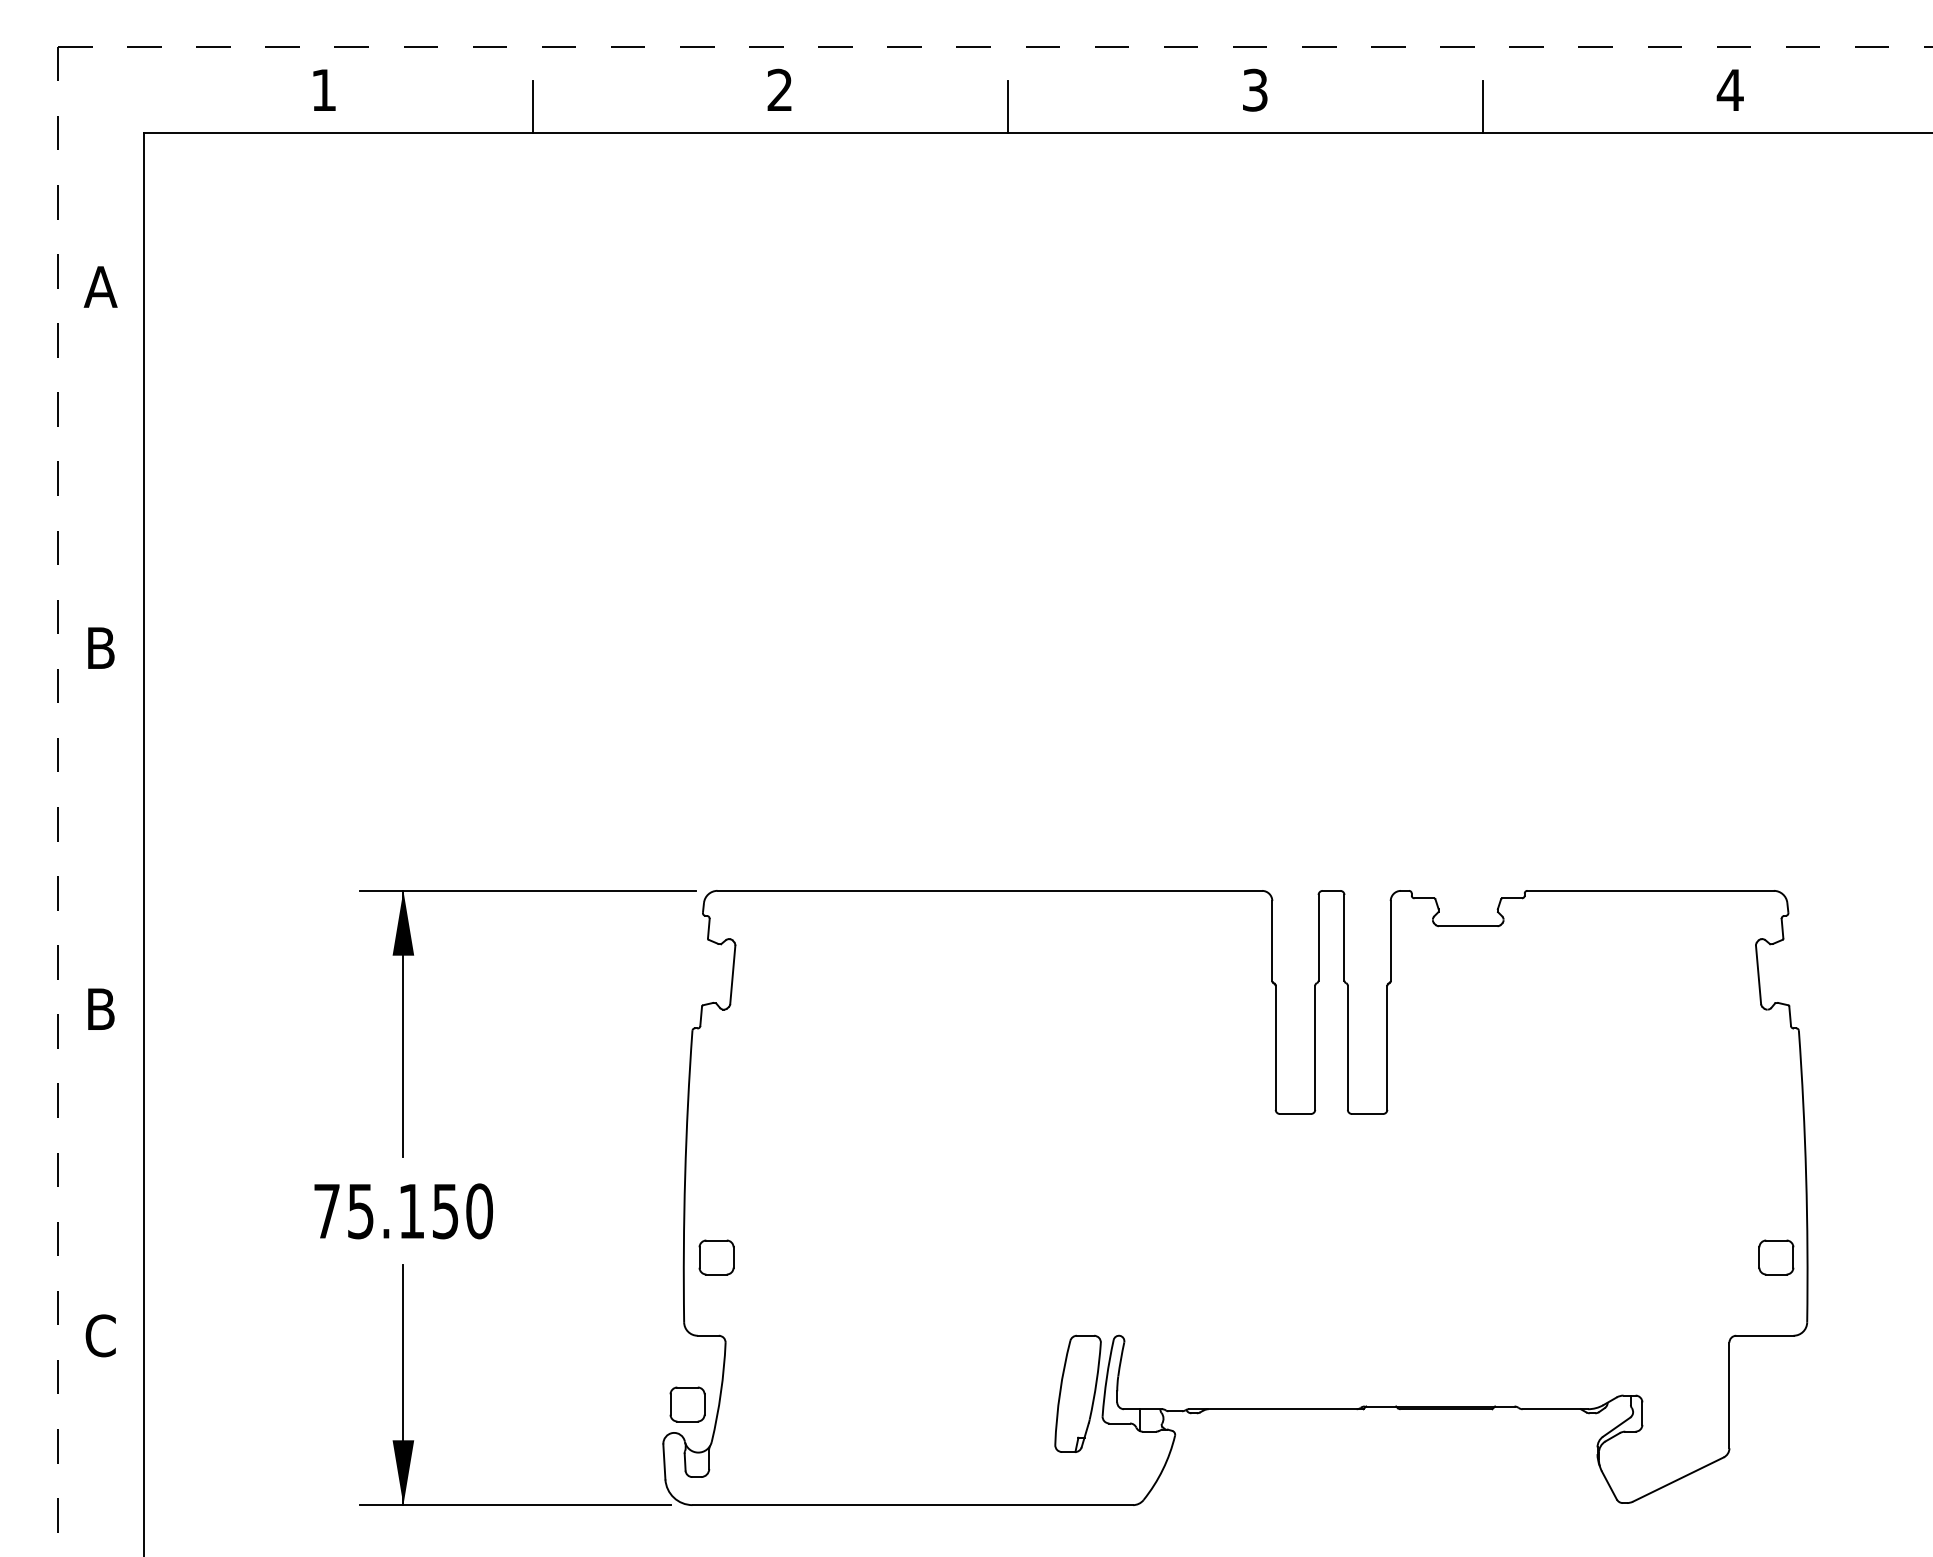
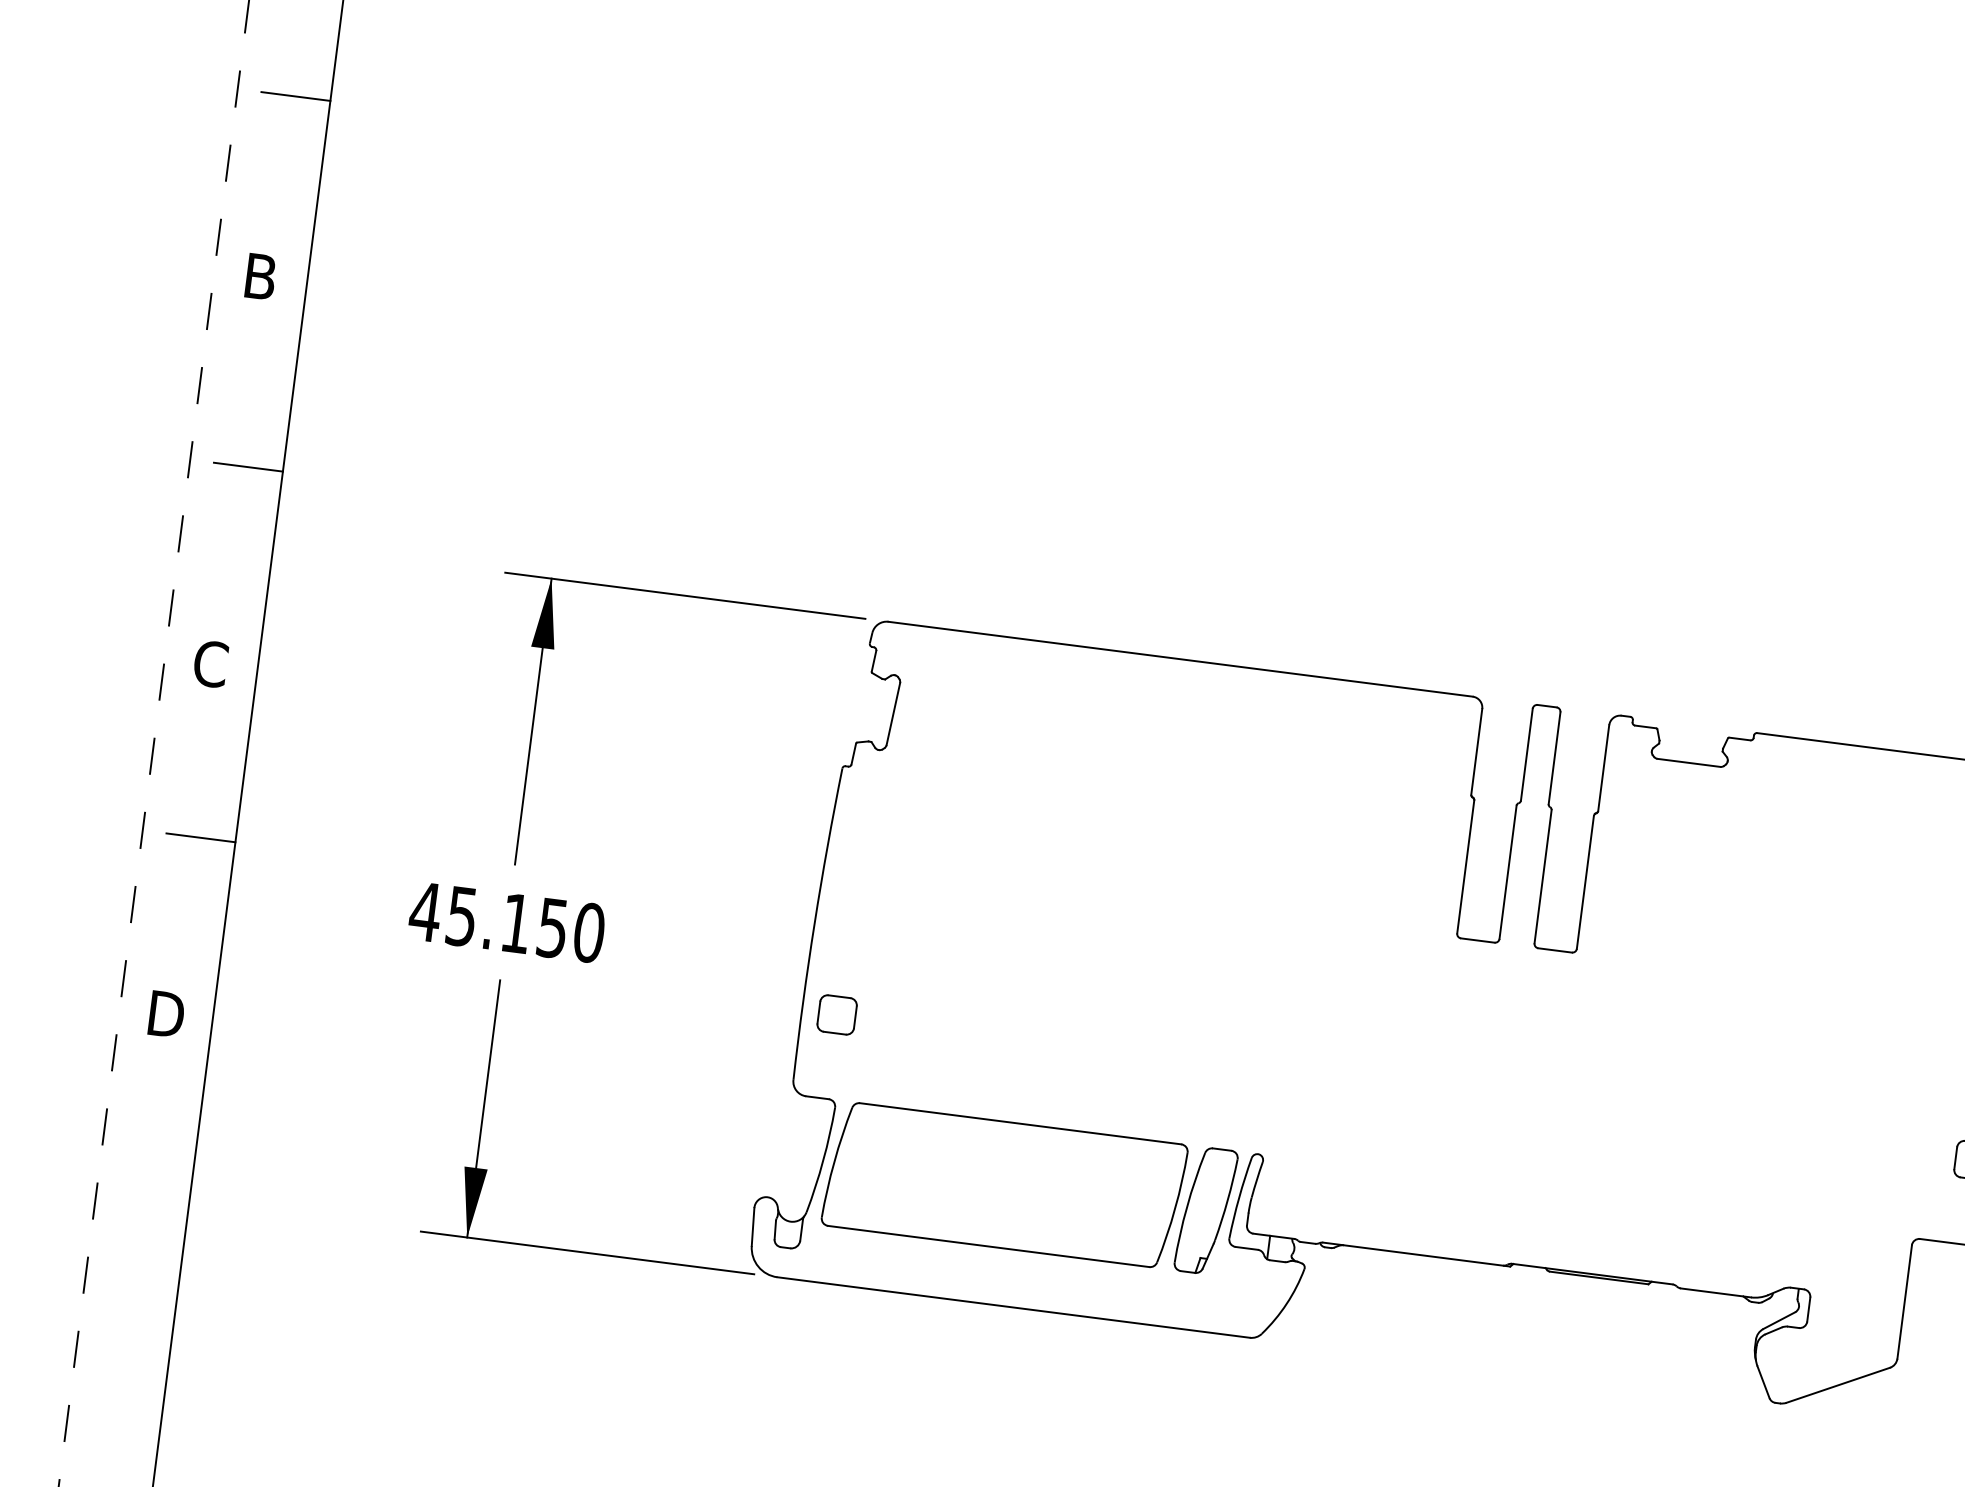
line: (112, 478) -> (296, 96), added
line: (112, 824) -> (248, 467), added
text: (100, 1008) -> (210, 663), B -> C
line: (112, 1169) -> (201, 837), added
text: (326, 1211) -> (425, 911), 75.150 -> 45.150
text: (101, 1335) -> (166, 1014), C -> D
part: (890, 1393) -> (1005, 1184), added
part: (687, 1404) -> (785, 1168), removed

